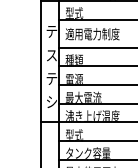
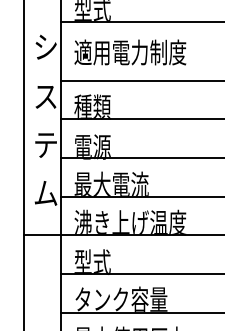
text: (51, 31) -> (45, 47), テ -> シ
text: (51, 102) -> (45, 194), シ -> ム

